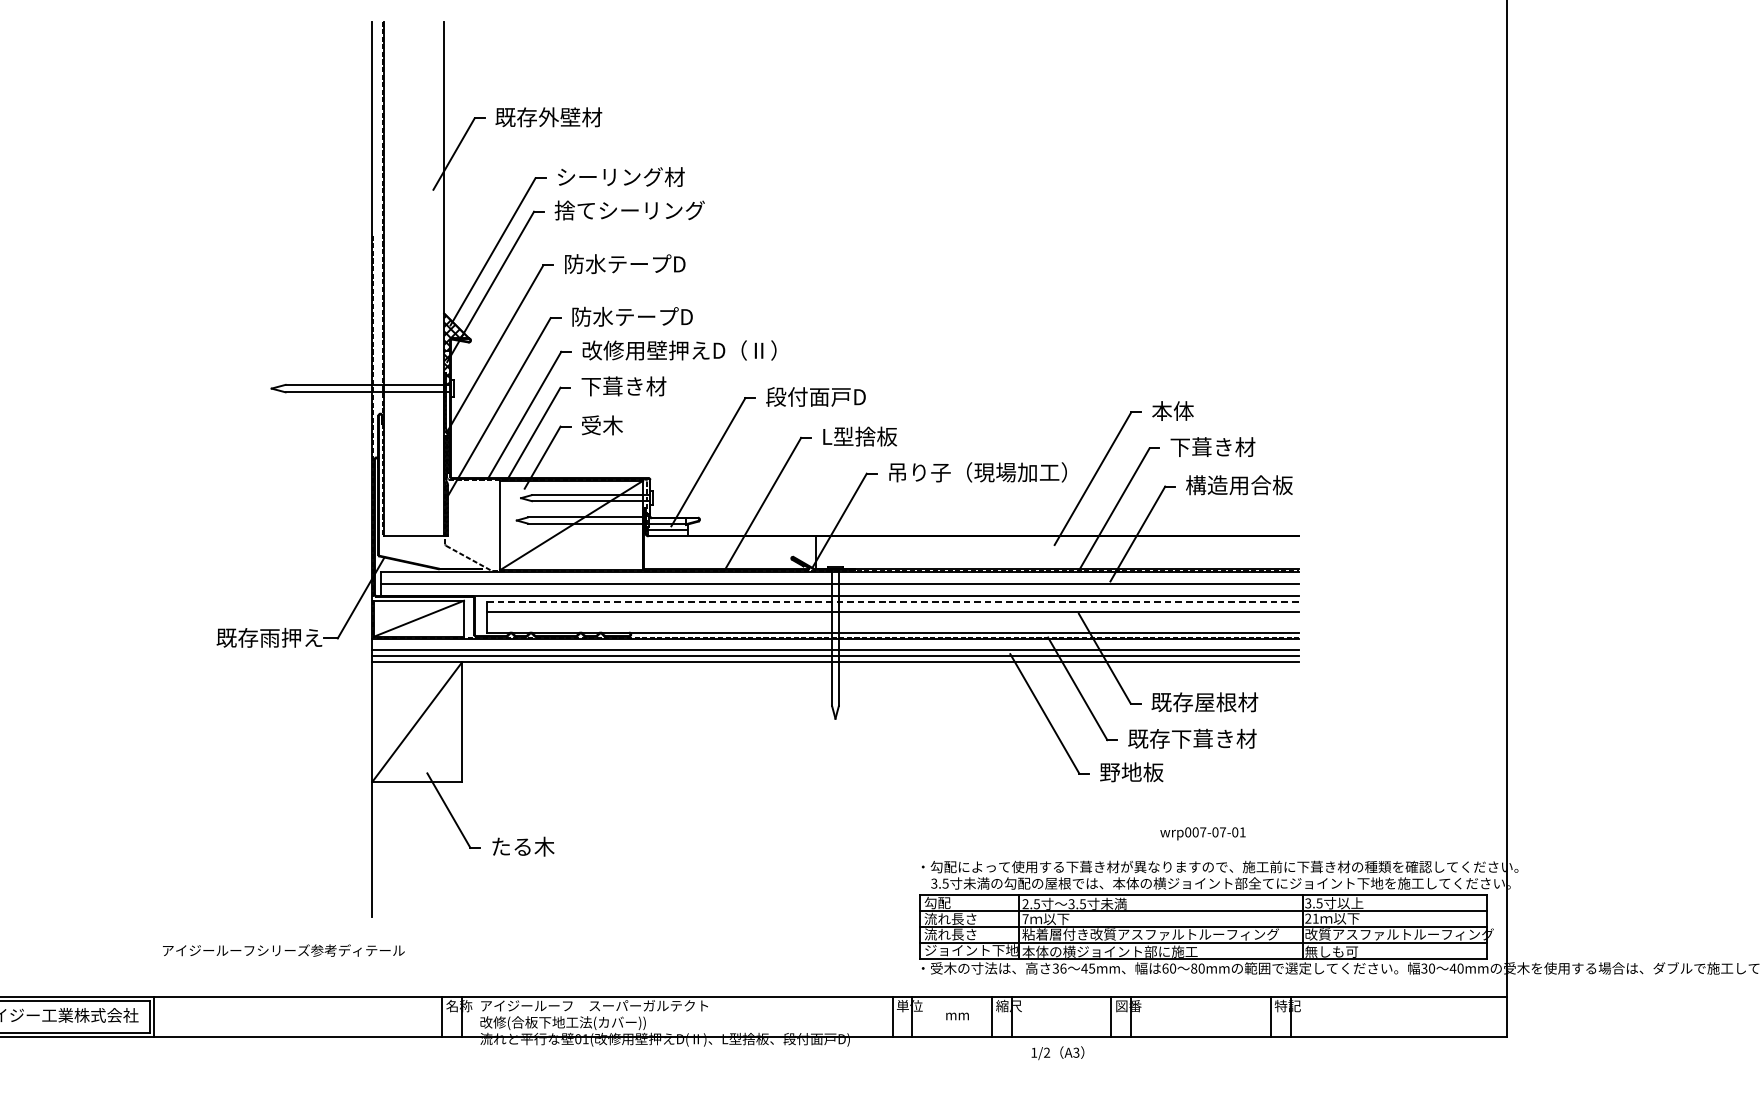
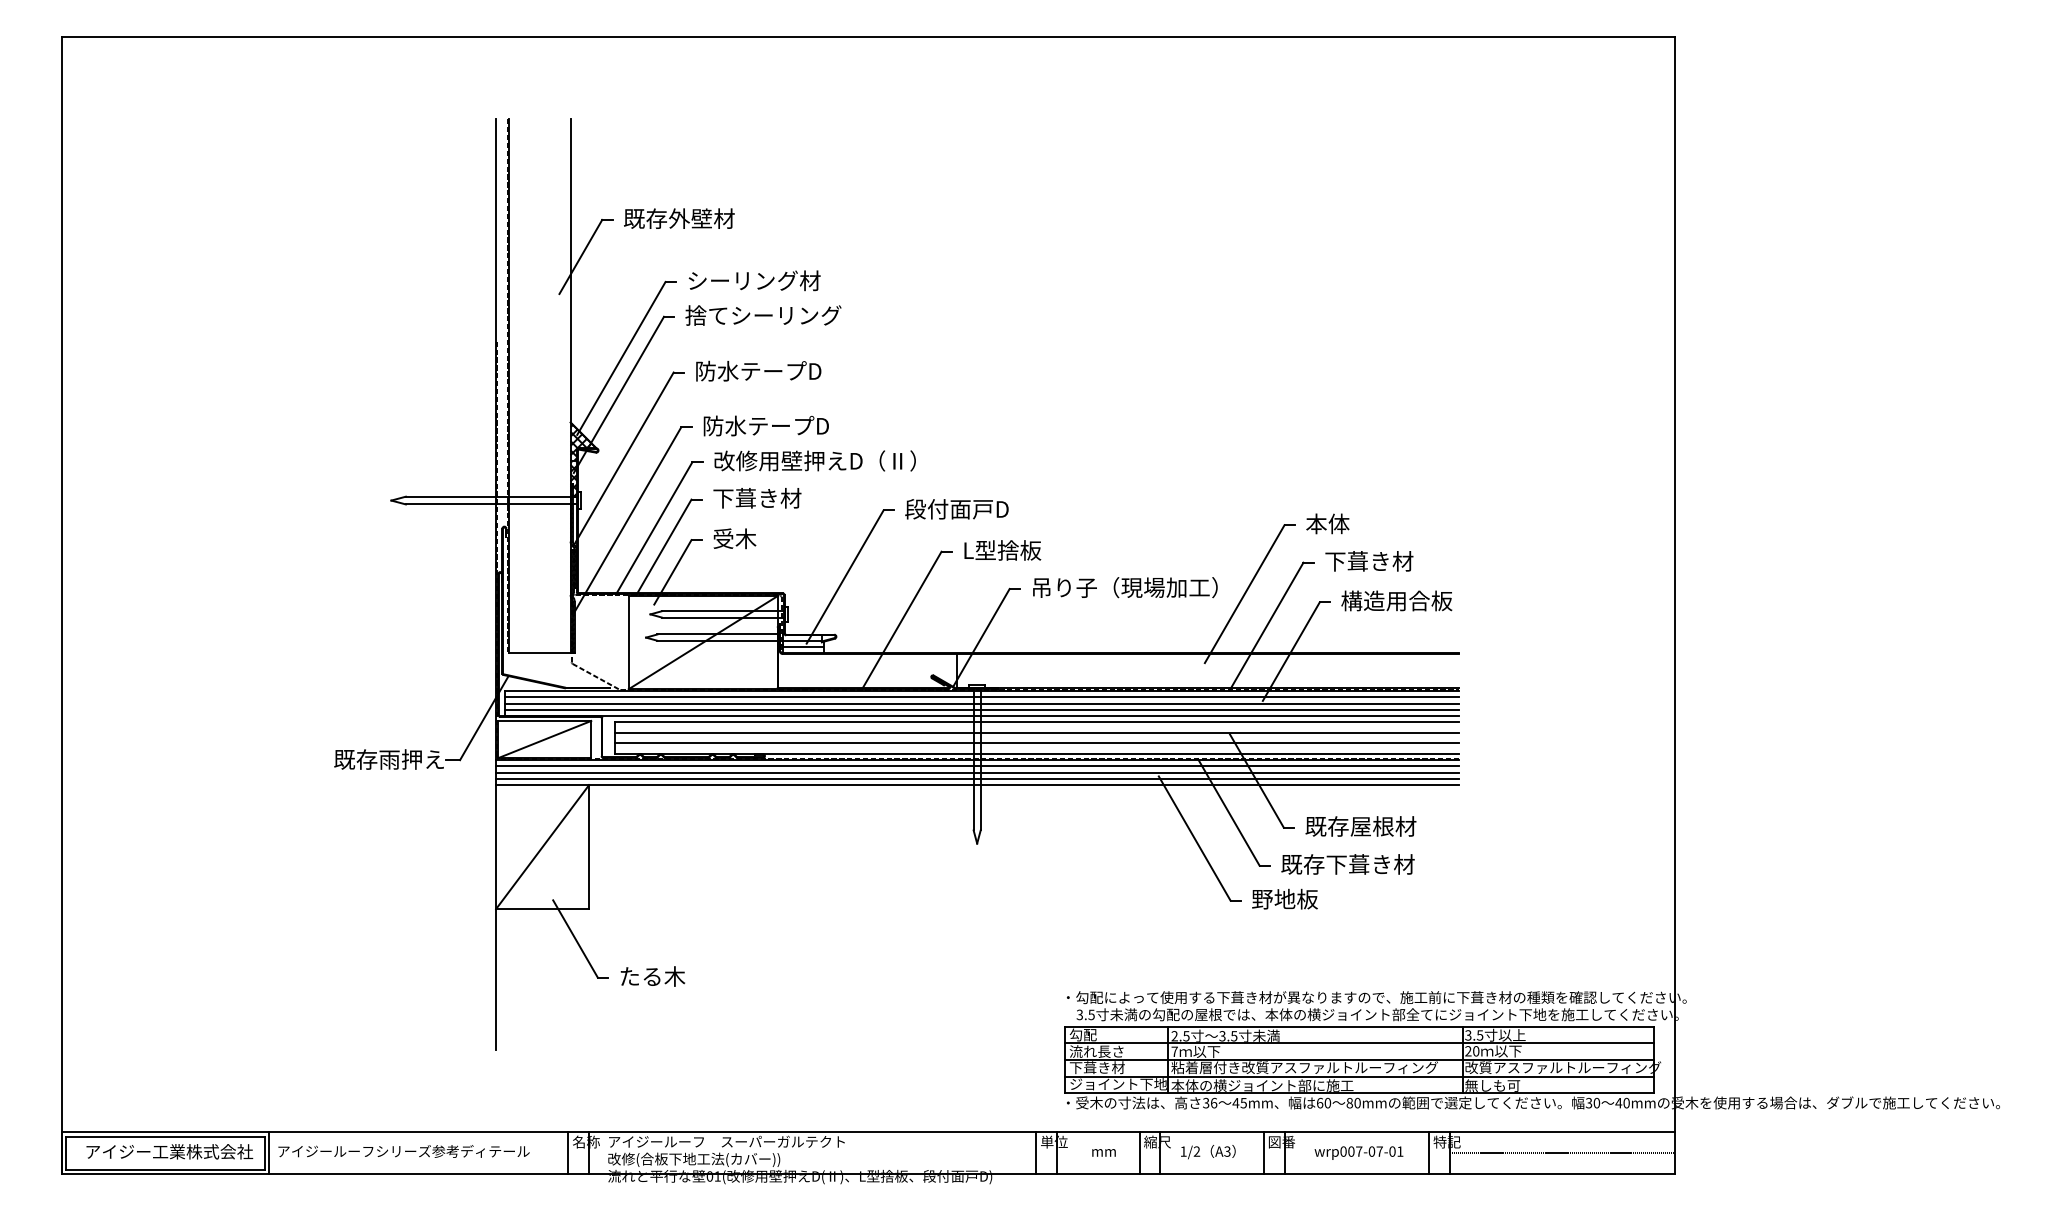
line: (840, 578) -> (982, 697), added
line: (840, 589) -> (982, 709), added
line: (893, 601) -> (1037, 721), dashed -> solid
line: (893, 622) -> (1037, 743), added
line: (835, 644) -> (977, 766), added
text: (1202, 833) -> (1358, 1152), moved
text: (1316, 918) -> (1476, 1051), 21 -> 20
text: (950, 934) -> (1096, 1067), 流れ長さ -> 下葺き材
text: (283, 950) -> (403, 1151), moved
line: (1397, 1017) -> (1561, 1153), added
text: (1058, 1053) -> (1208, 1152), moved

